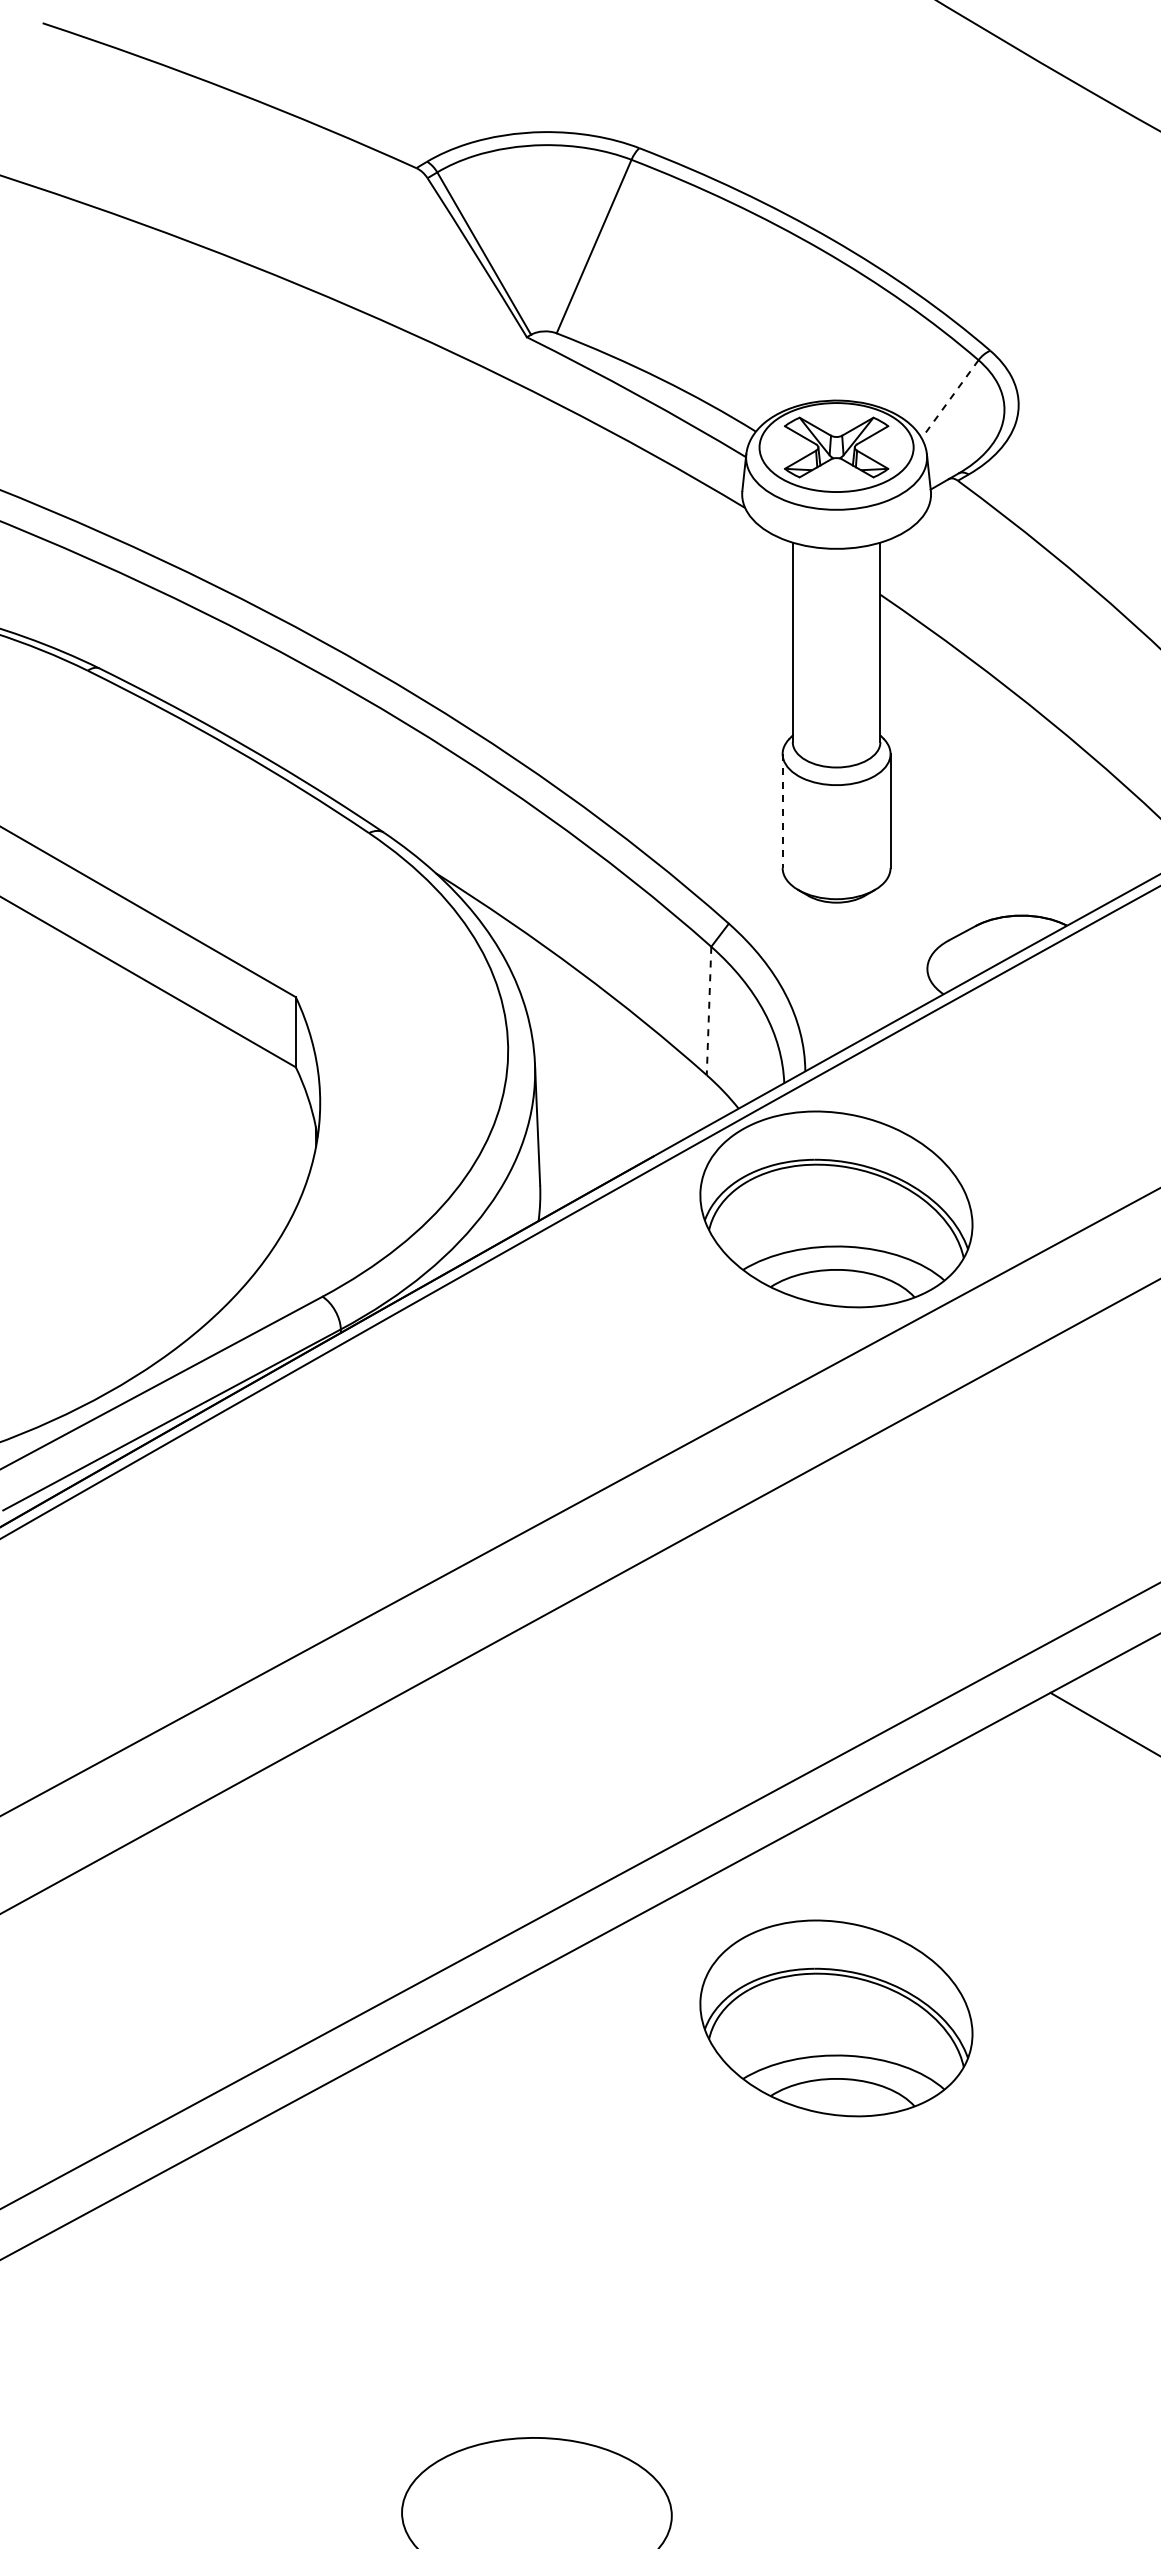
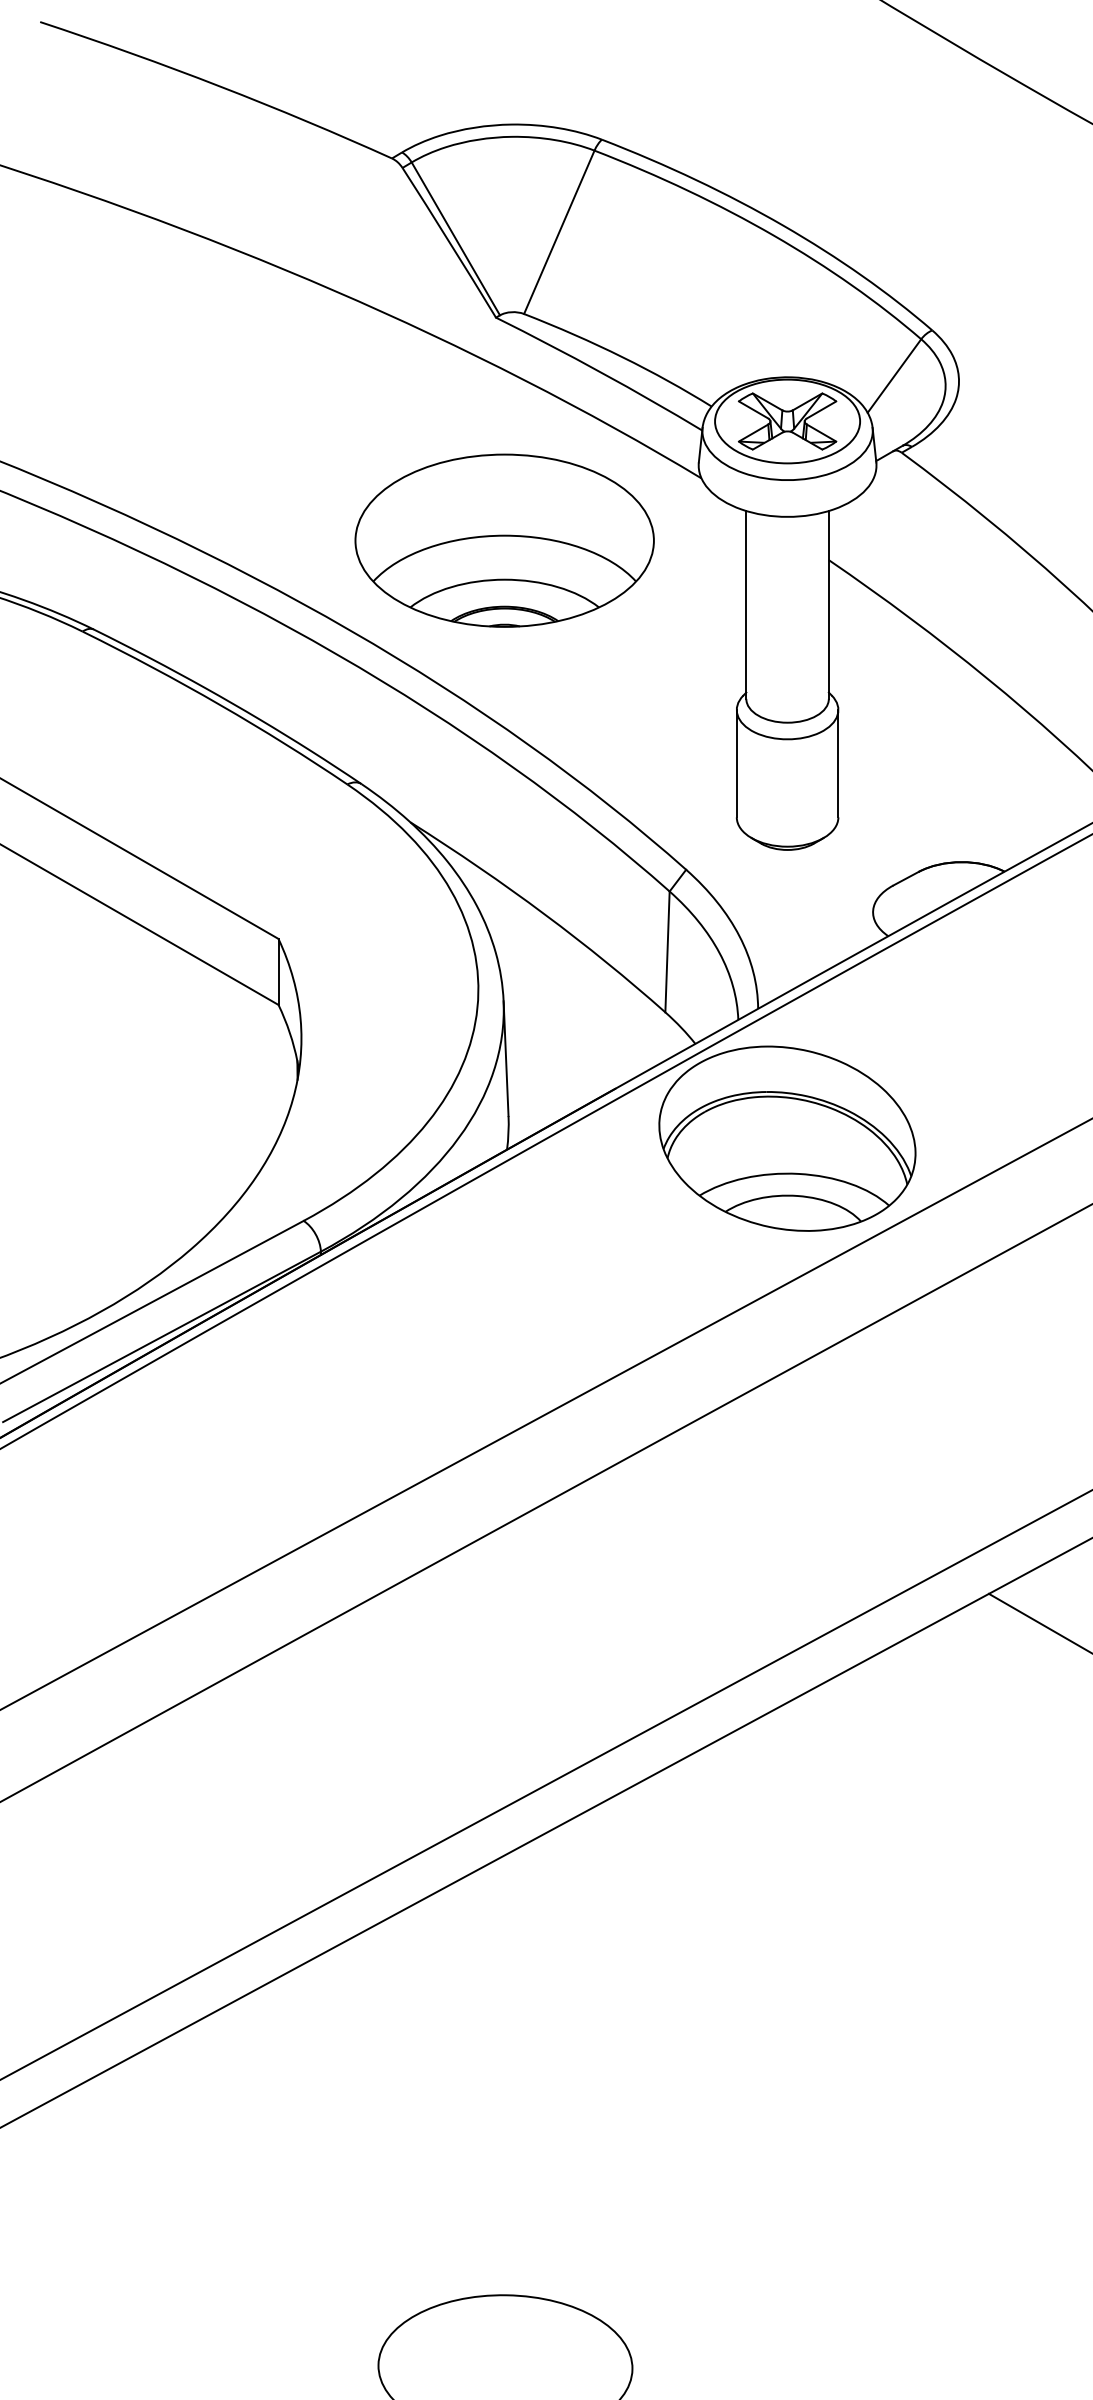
line: (949, 399) -> (893, 376), dashed -> solid
part: (535, 573) -> (504, 540), added
line: (782, 811) -> (736, 764), dashed -> solid
line: (709, 1011) -> (667, 952), dashed -> solid
part: (836, 2018) -> (787, 1900), removed

